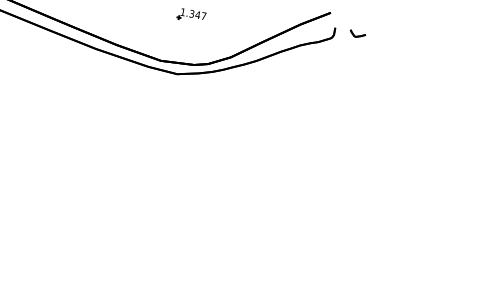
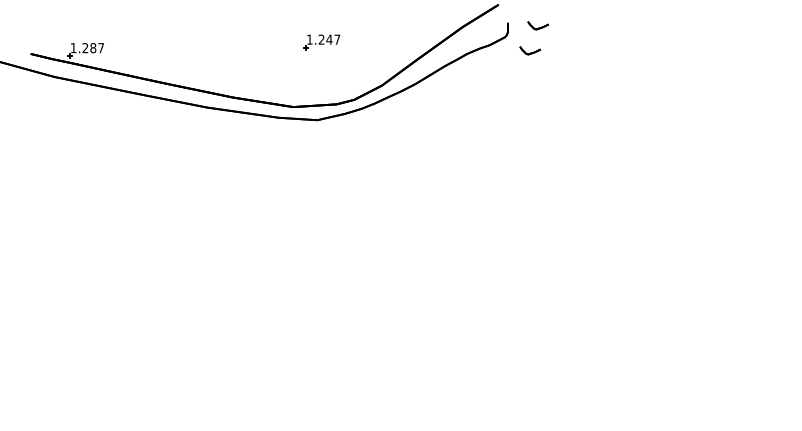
text: (191, 13) -> (321, 39), 1.347 -> 1.247
part: (347, 51) -> (529, 50), added

